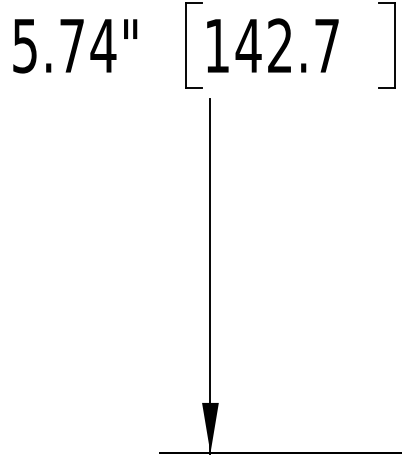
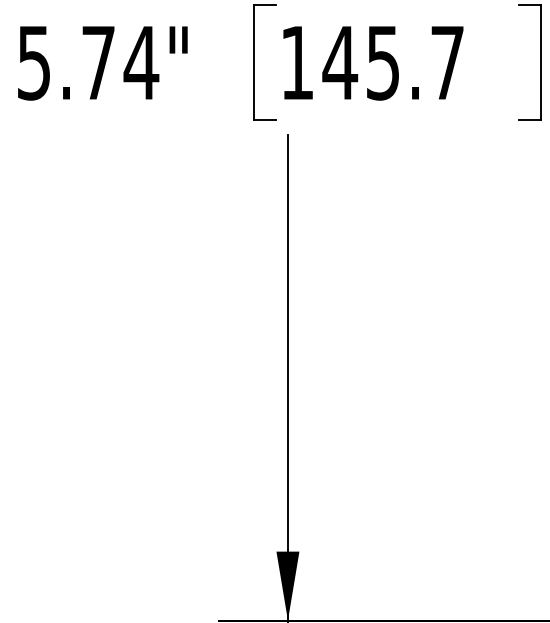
text: (279, 45) -> (382, 62), 142.7 -> 145.7

